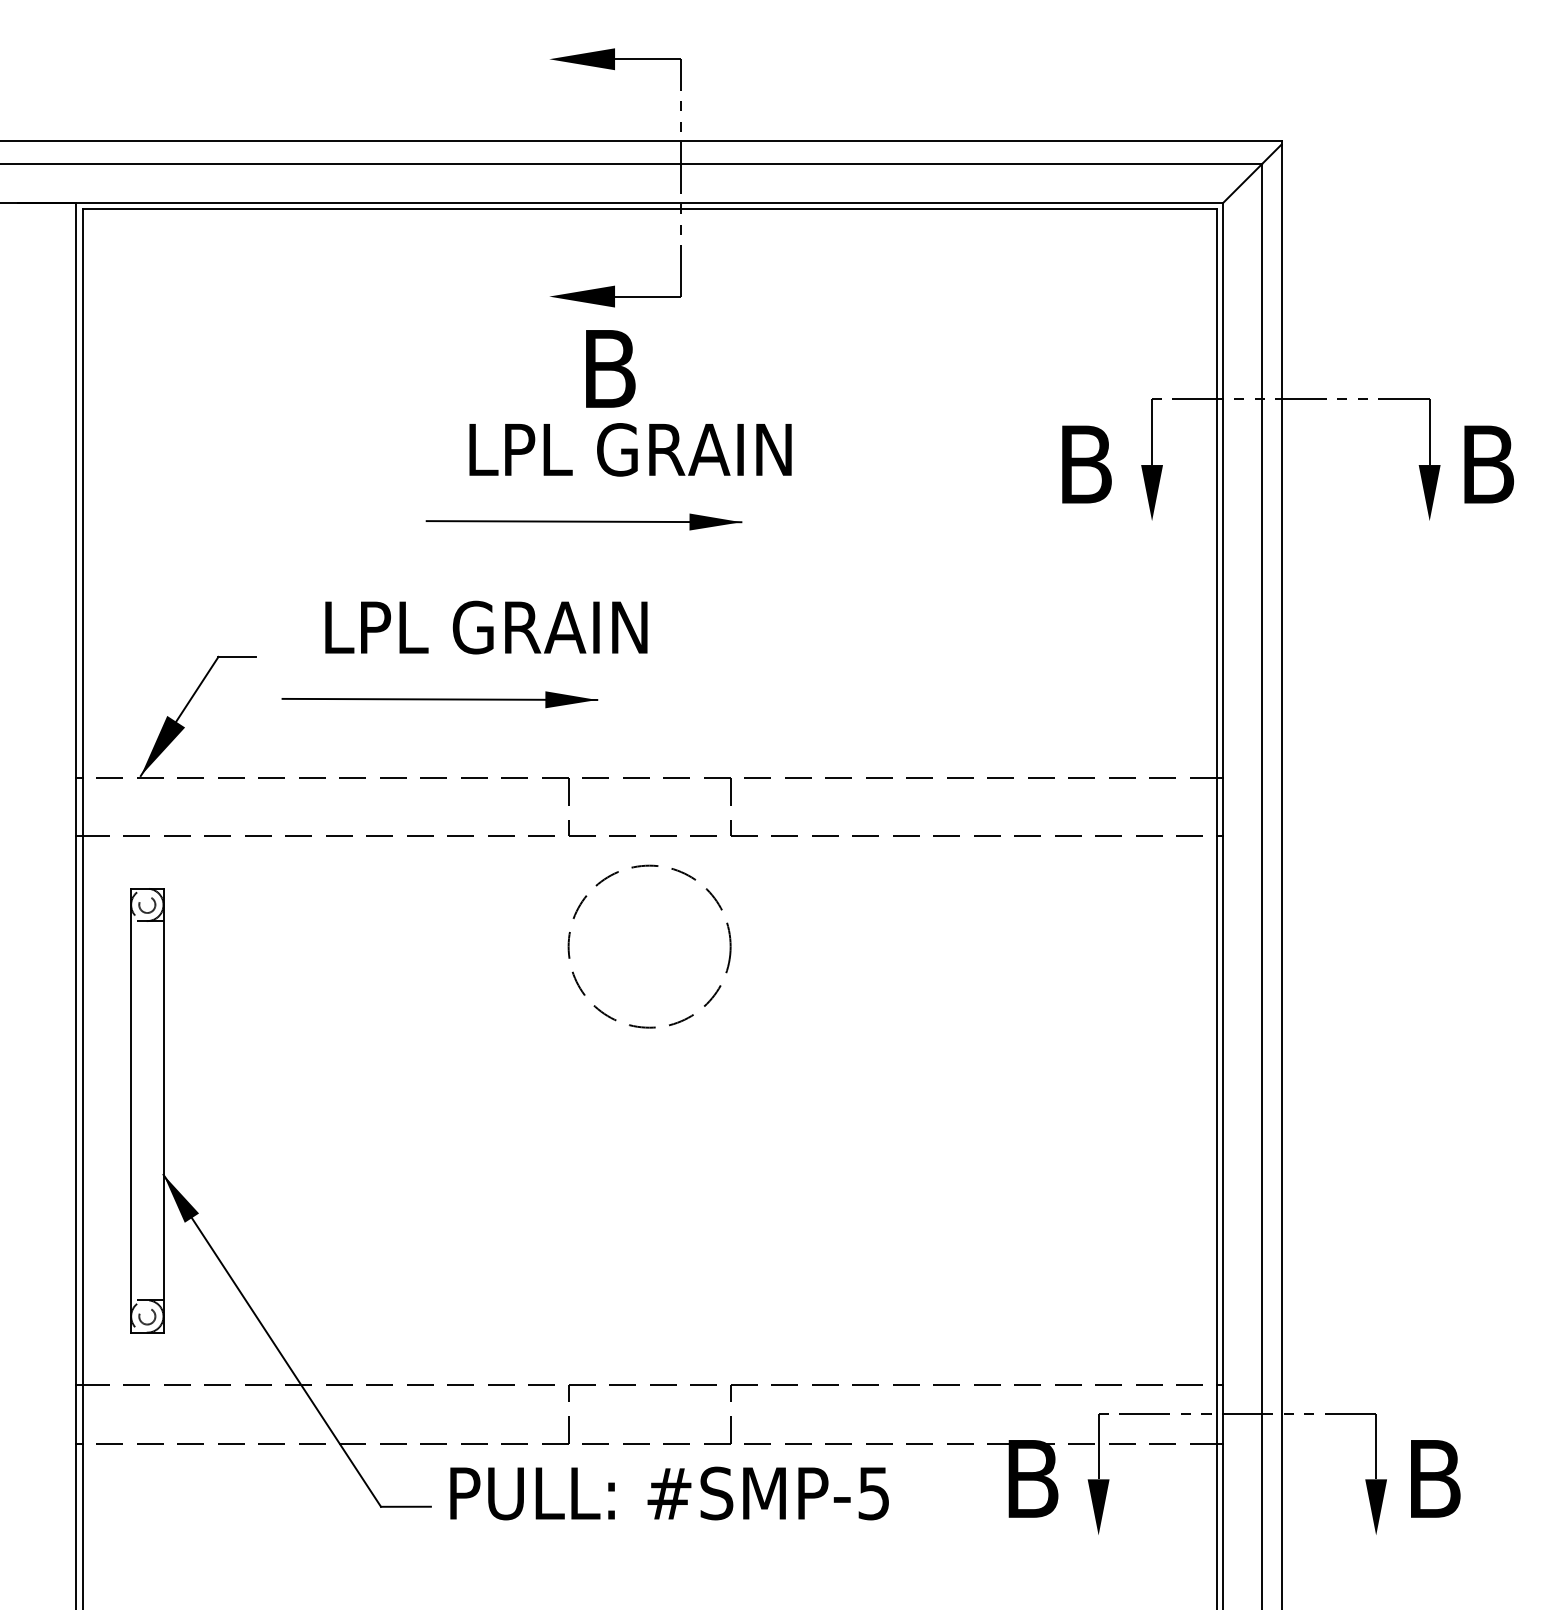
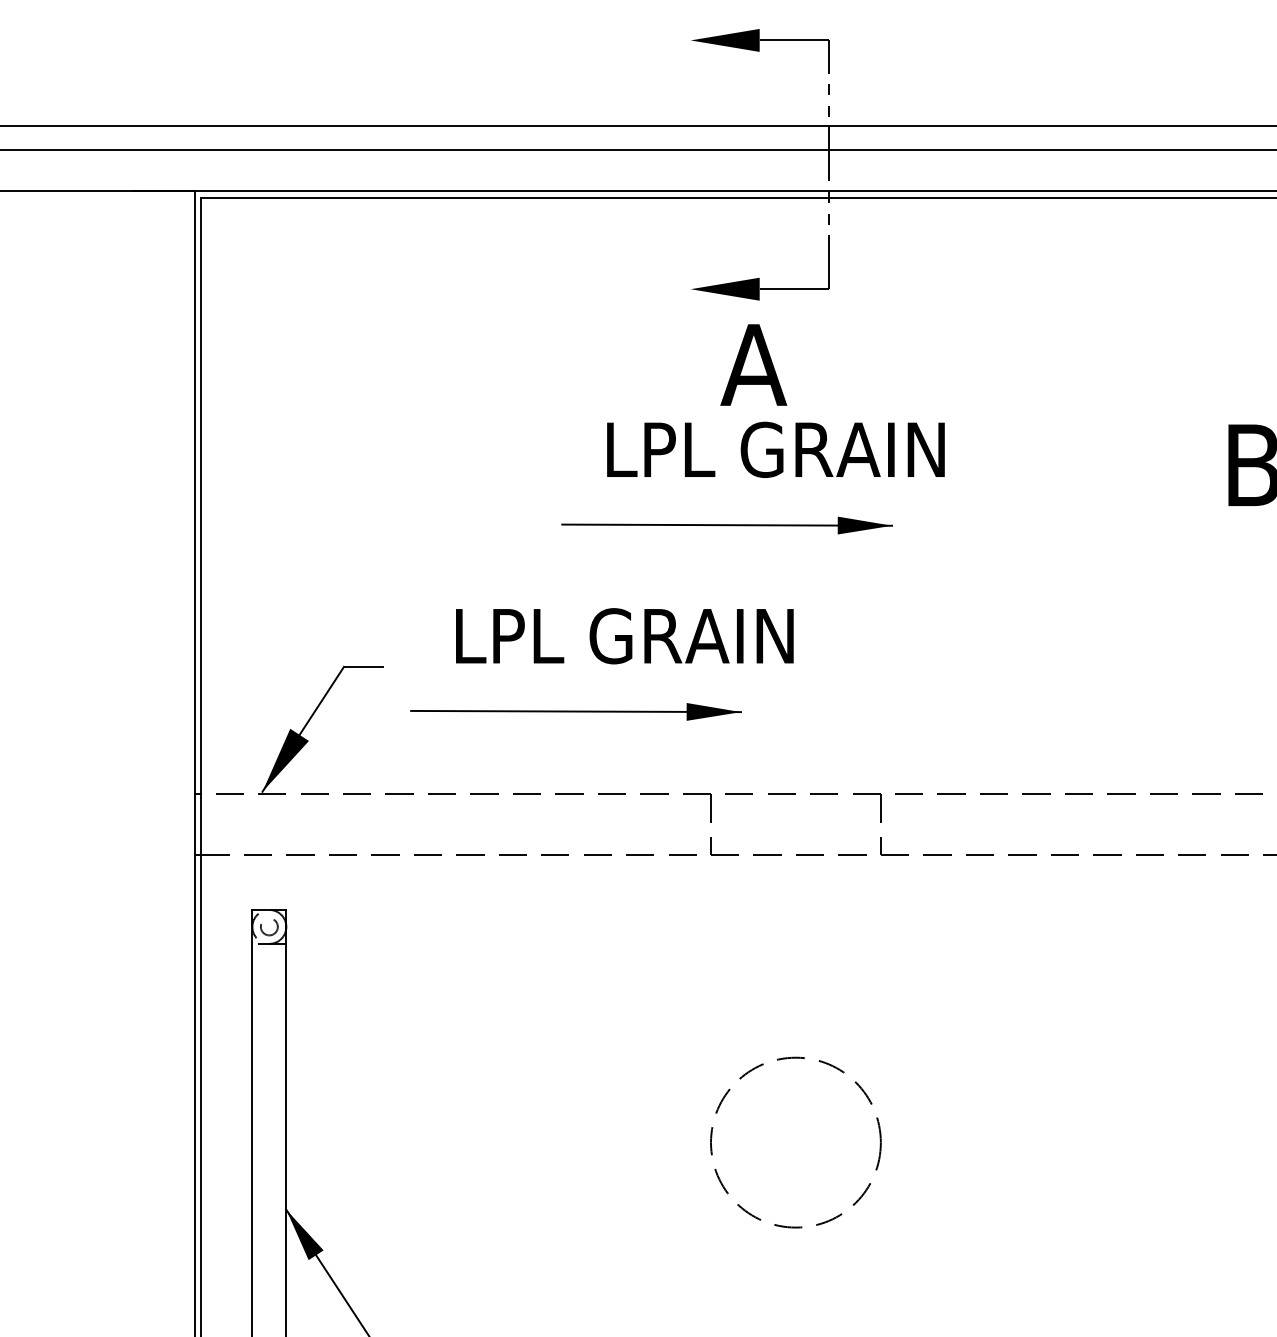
text: (609, 368) -> (753, 364), B -> A
circle: (649, 946) -> (795, 1142), moved

